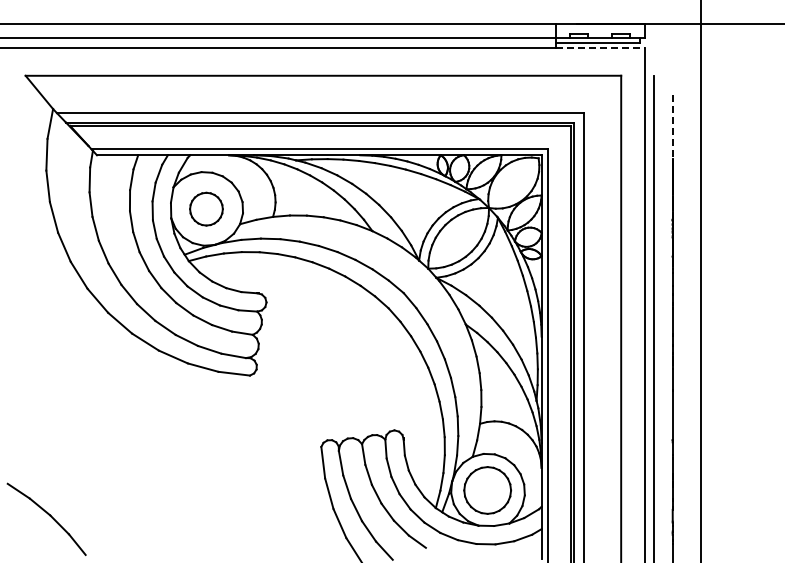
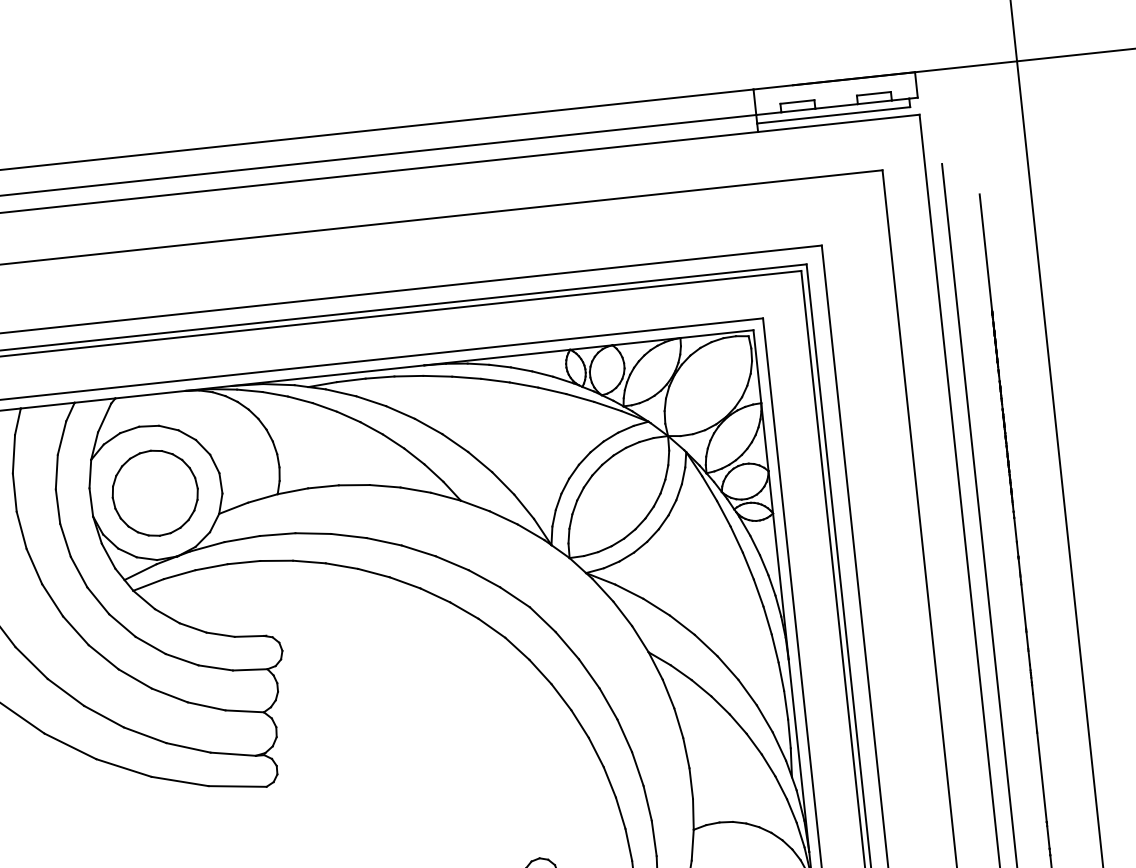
line: (600, 47) -> (839, 122), dashed -> solid
line: (672, 127) -> (985, 254), dashed -> solid
part: (206, 208) -> (155, 491), size x1.43

